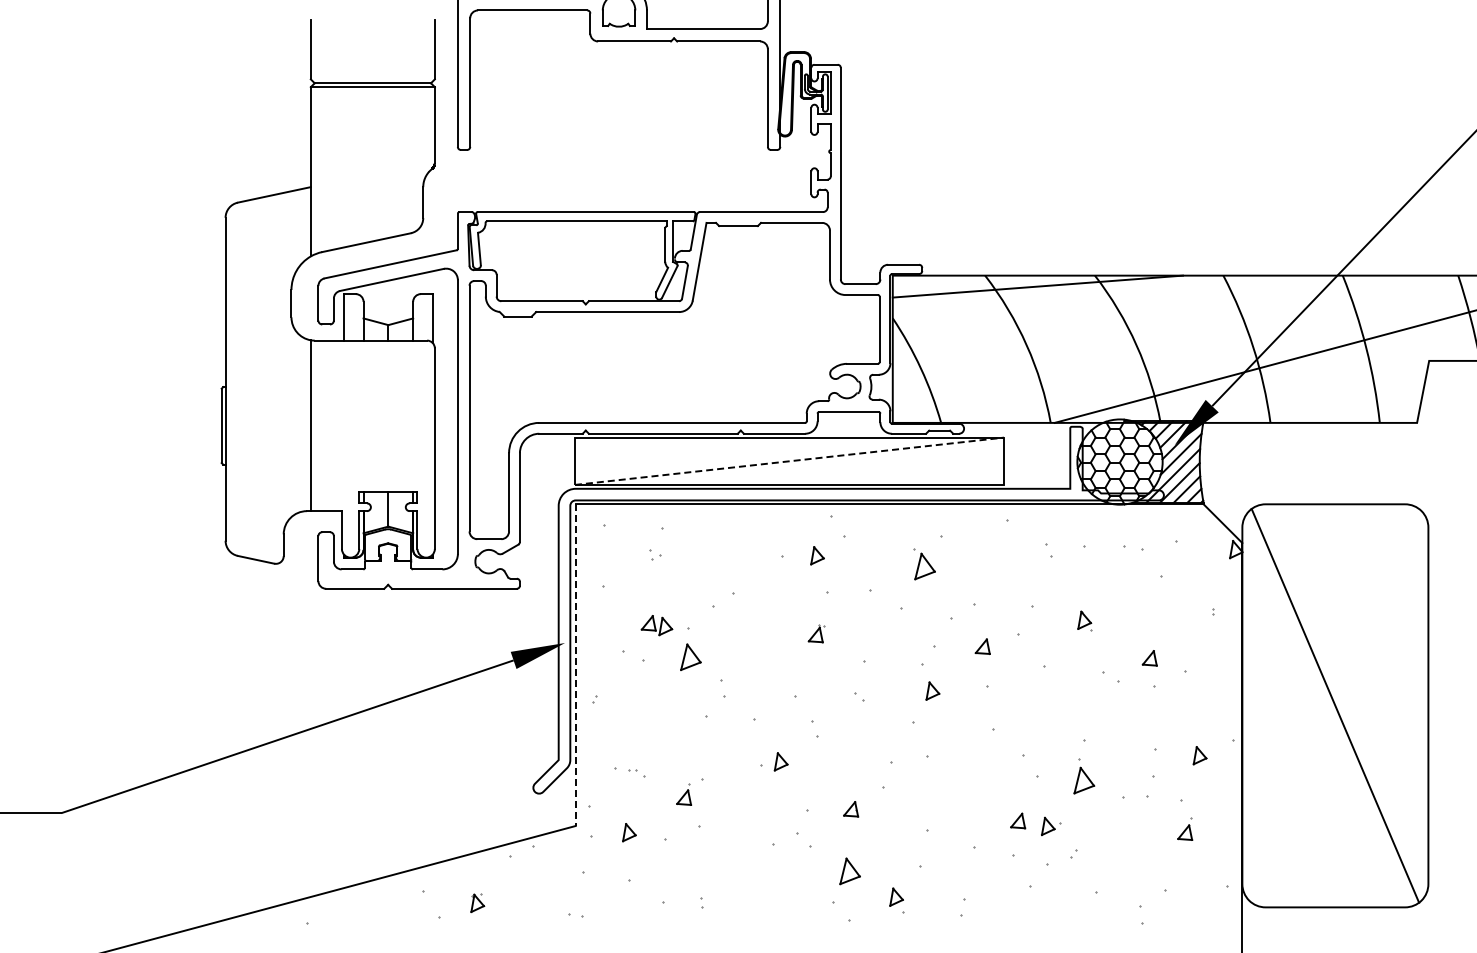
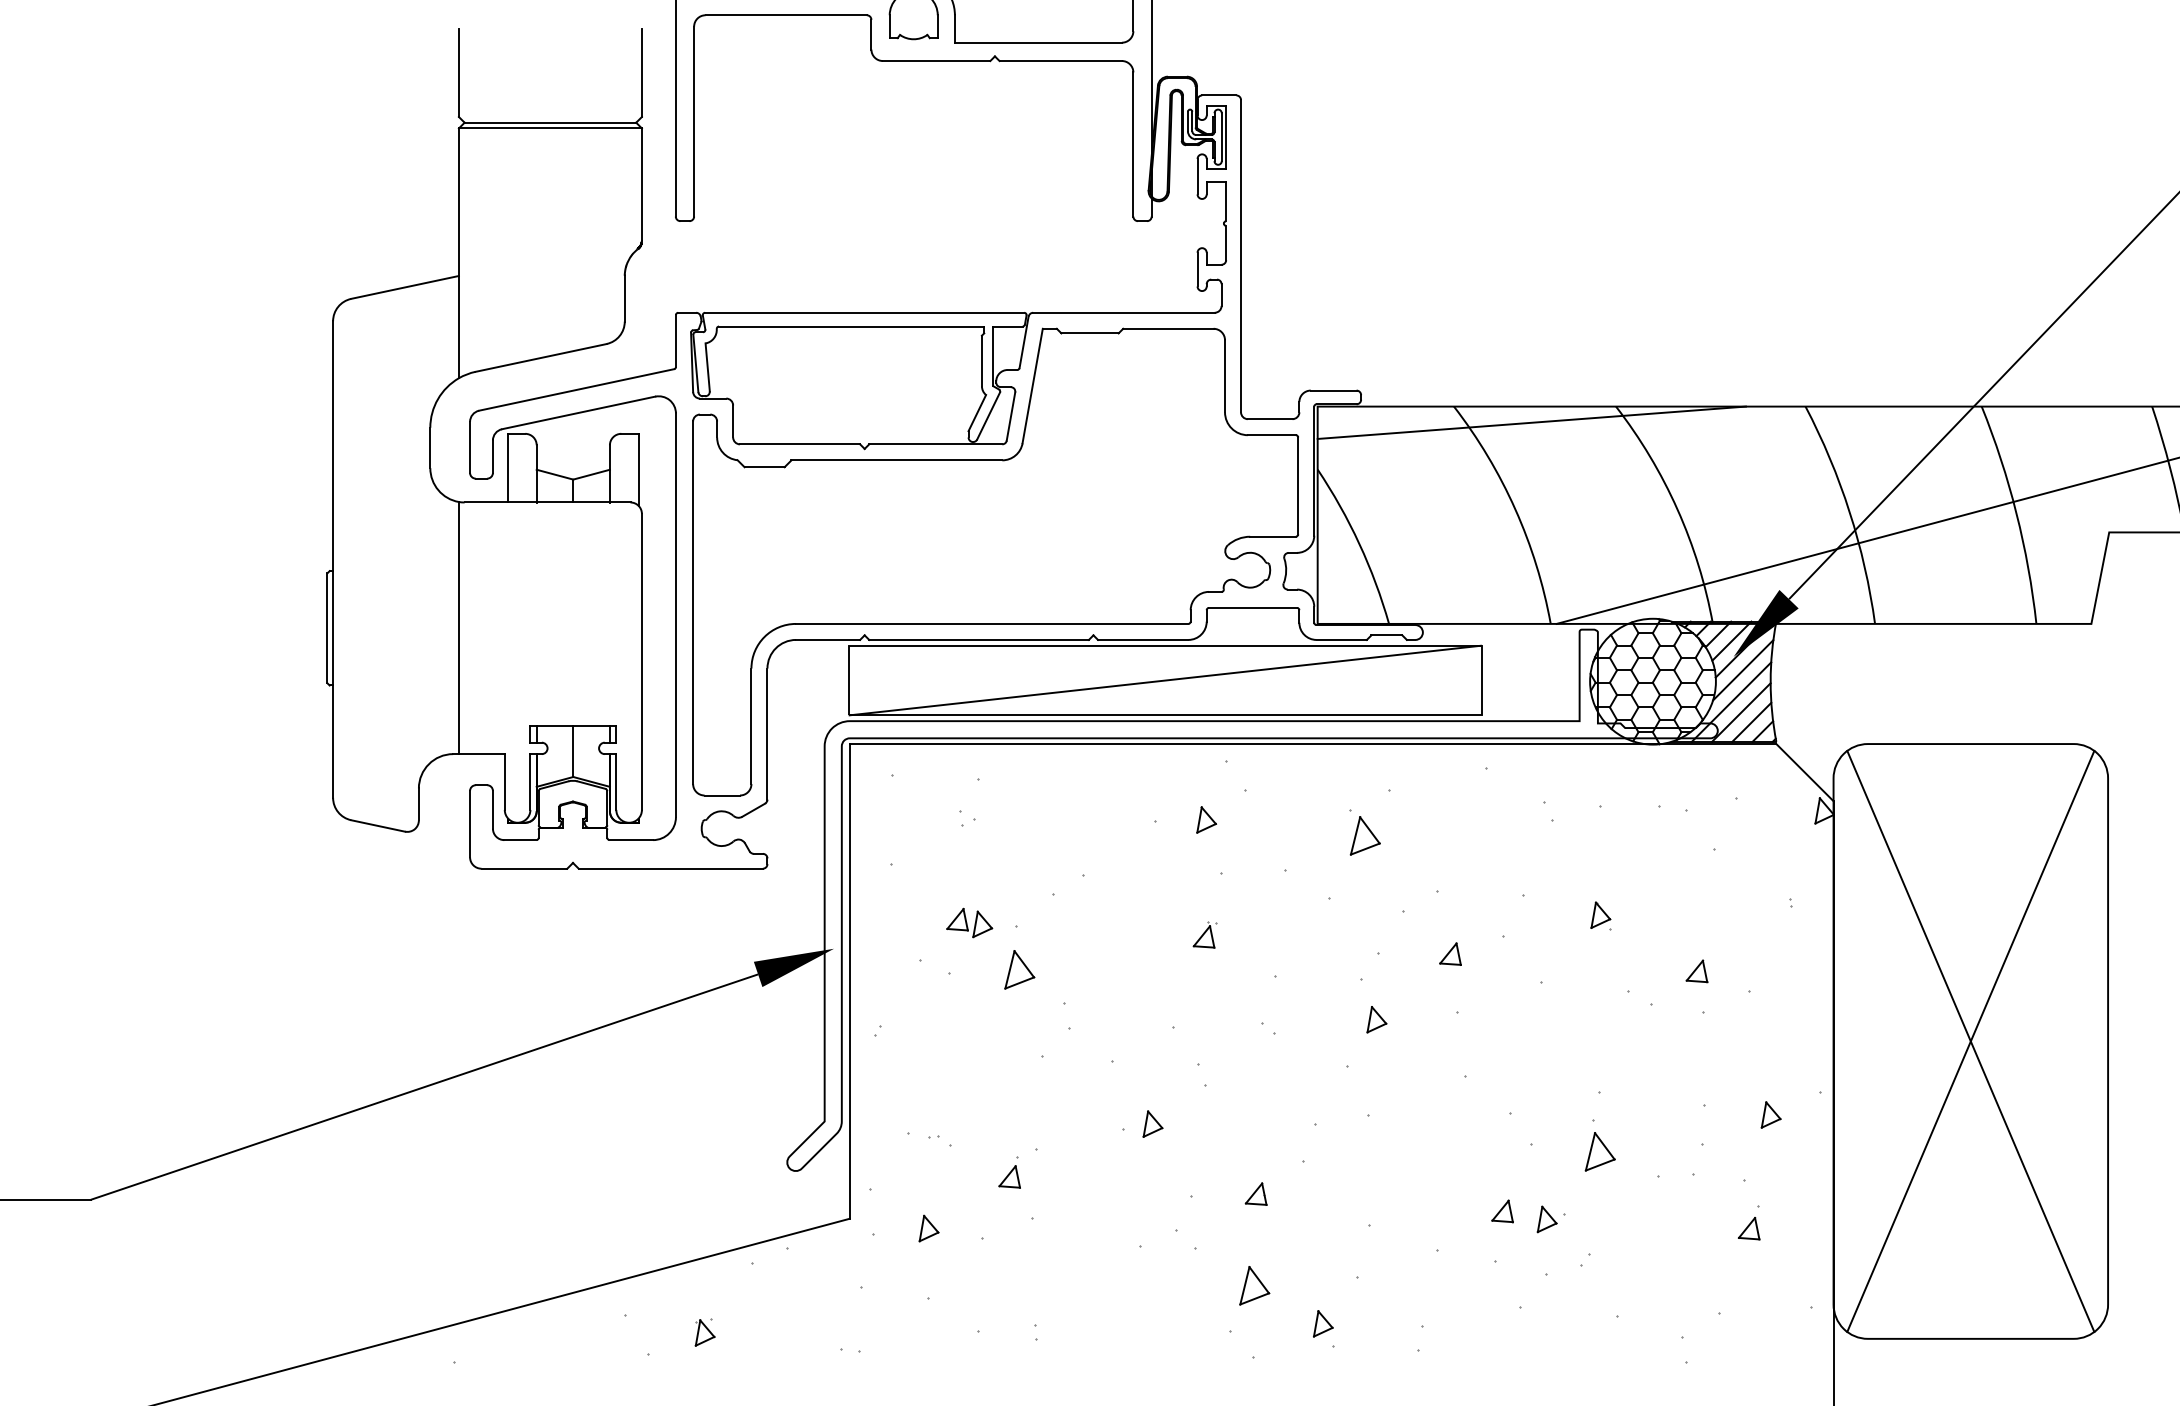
line: (789, 461) -> (1165, 680), dashed -> solid
line: (575, 665) -> (849, 981), dashed -> solid
line: (1335, 705) -> (1970, 1040), added

